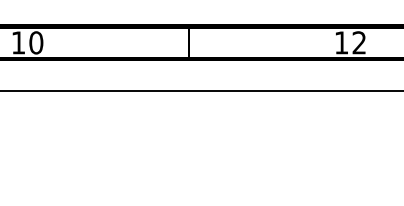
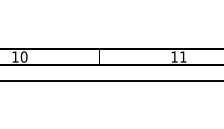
text: (359, 41) -> (183, 56), 12 -> 11

